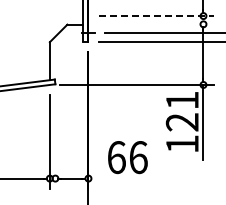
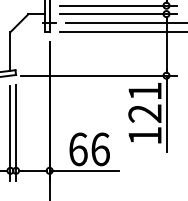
line: (156, 16) -> (118, 6), dashed -> solid
line: (155, 24) -> (117, 14), added
line: (55, 141) -> (16, 133), added
line: (122, 178) -> (84, 170), added

